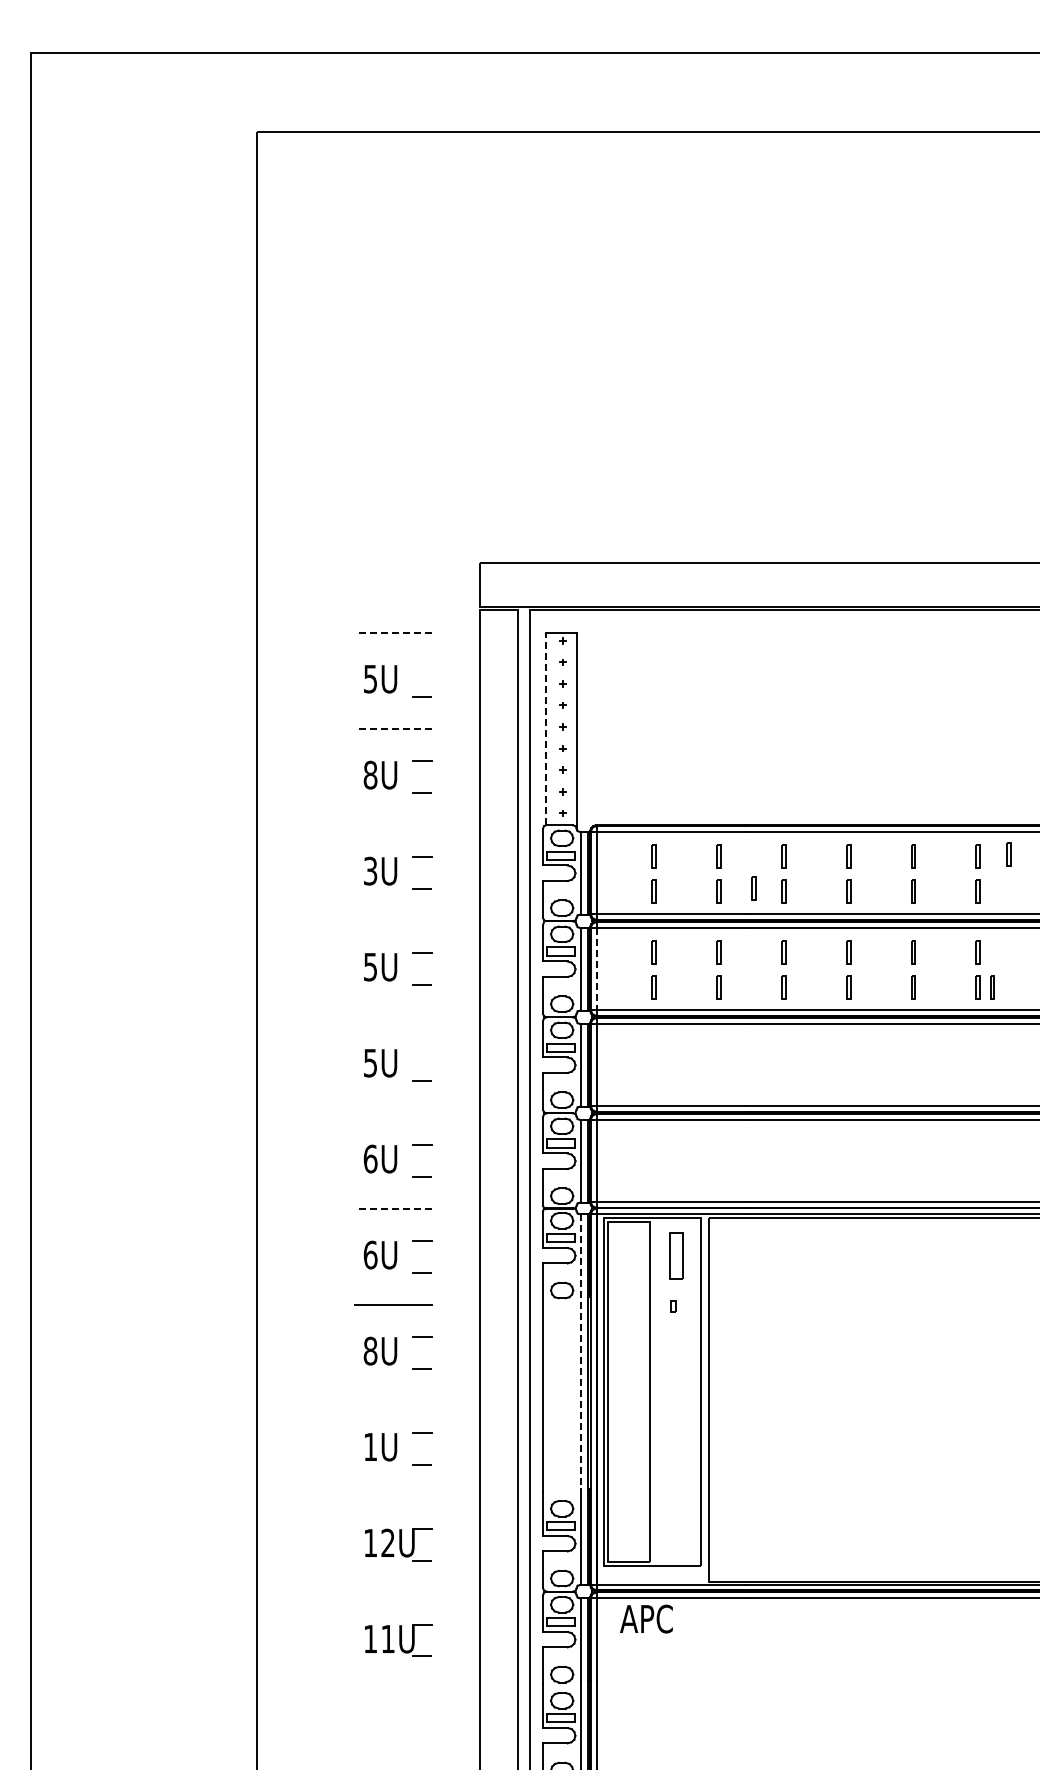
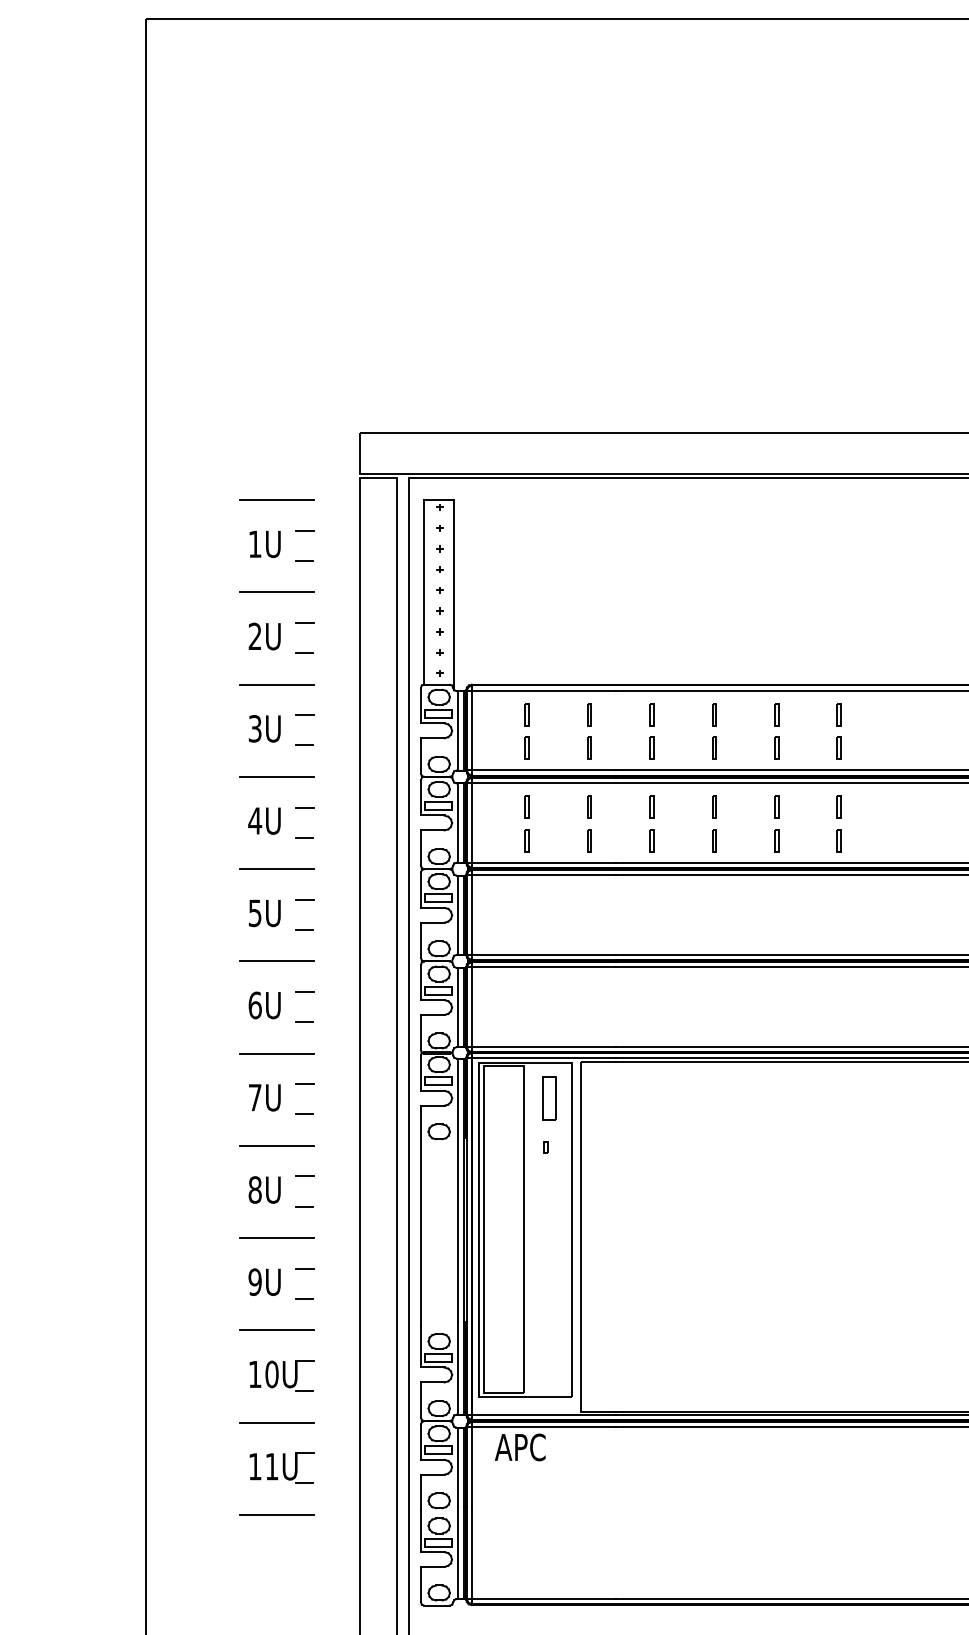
line: (393, 633) -> (277, 500), dashed -> solid
line: (422, 664) -> (305, 530), added
text: (370, 679) -> (255, 544), 5U -> 1U
line: (546, 728) -> (424, 591), dashed -> solid
line: (393, 729) -> (277, 592), dashed -> solid
text: (370, 774) -> (255, 635), 8U -> 2U
line: (392, 825) -> (276, 684), added
part: (1008, 854) -> (868, 712), removed
part: (753, 888) -> (623, 745), removed
line: (392, 921) -> (276, 777), added
text: (370, 967) -> (255, 821), 5U -> 4U
line: (596, 969) -> (472, 823), dashed -> solid
line: (991, 987) -> (851, 840), removed
line: (392, 1017) -> (276, 869), added
line: (422, 1048) -> (305, 899), added
line: (392, 1113) -> (276, 961), added
line: (393, 1209) -> (277, 1053), dashed -> solid
text: (370, 1254) -> (255, 1097), 6U -> 7U
line: (581, 1352) -> (457, 1191), dashed -> solid
line: (392, 1401) -> (276, 1238), added
text: (370, 1446) -> (255, 1281), 1U -> 9U
line: (392, 1497) -> (276, 1330), added
text: (388, 1542) -> (272, 1373), 12U -> 10U
line: (392, 1593) -> (276, 1422), added
line: (393, 1688) -> (277, 1514), added

